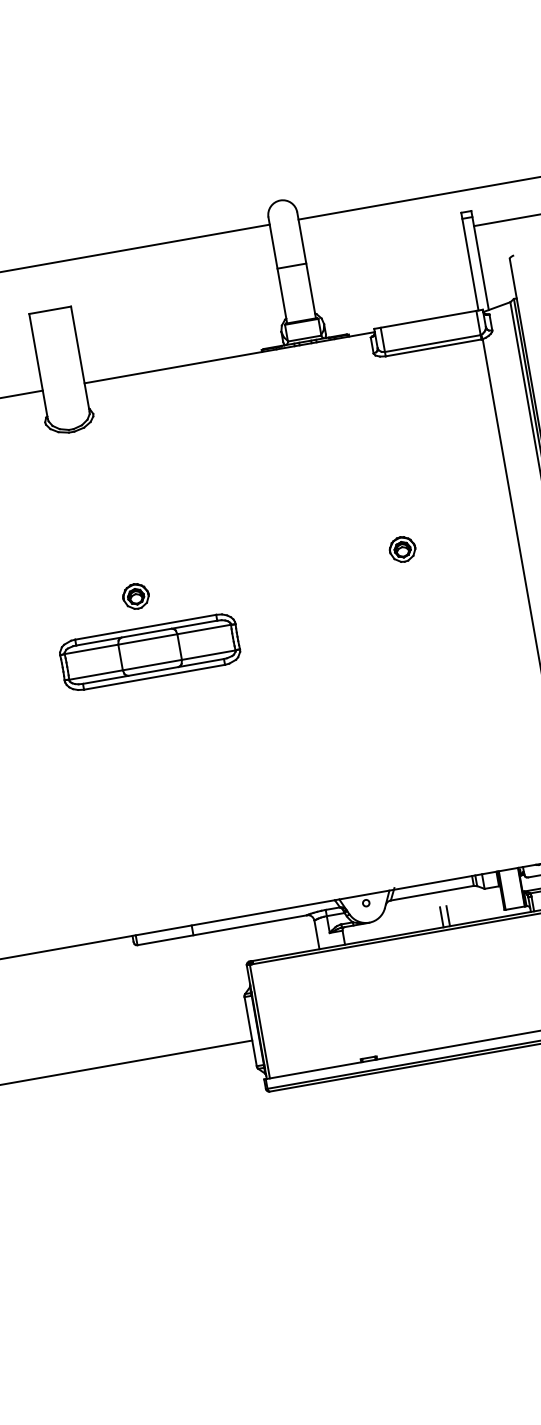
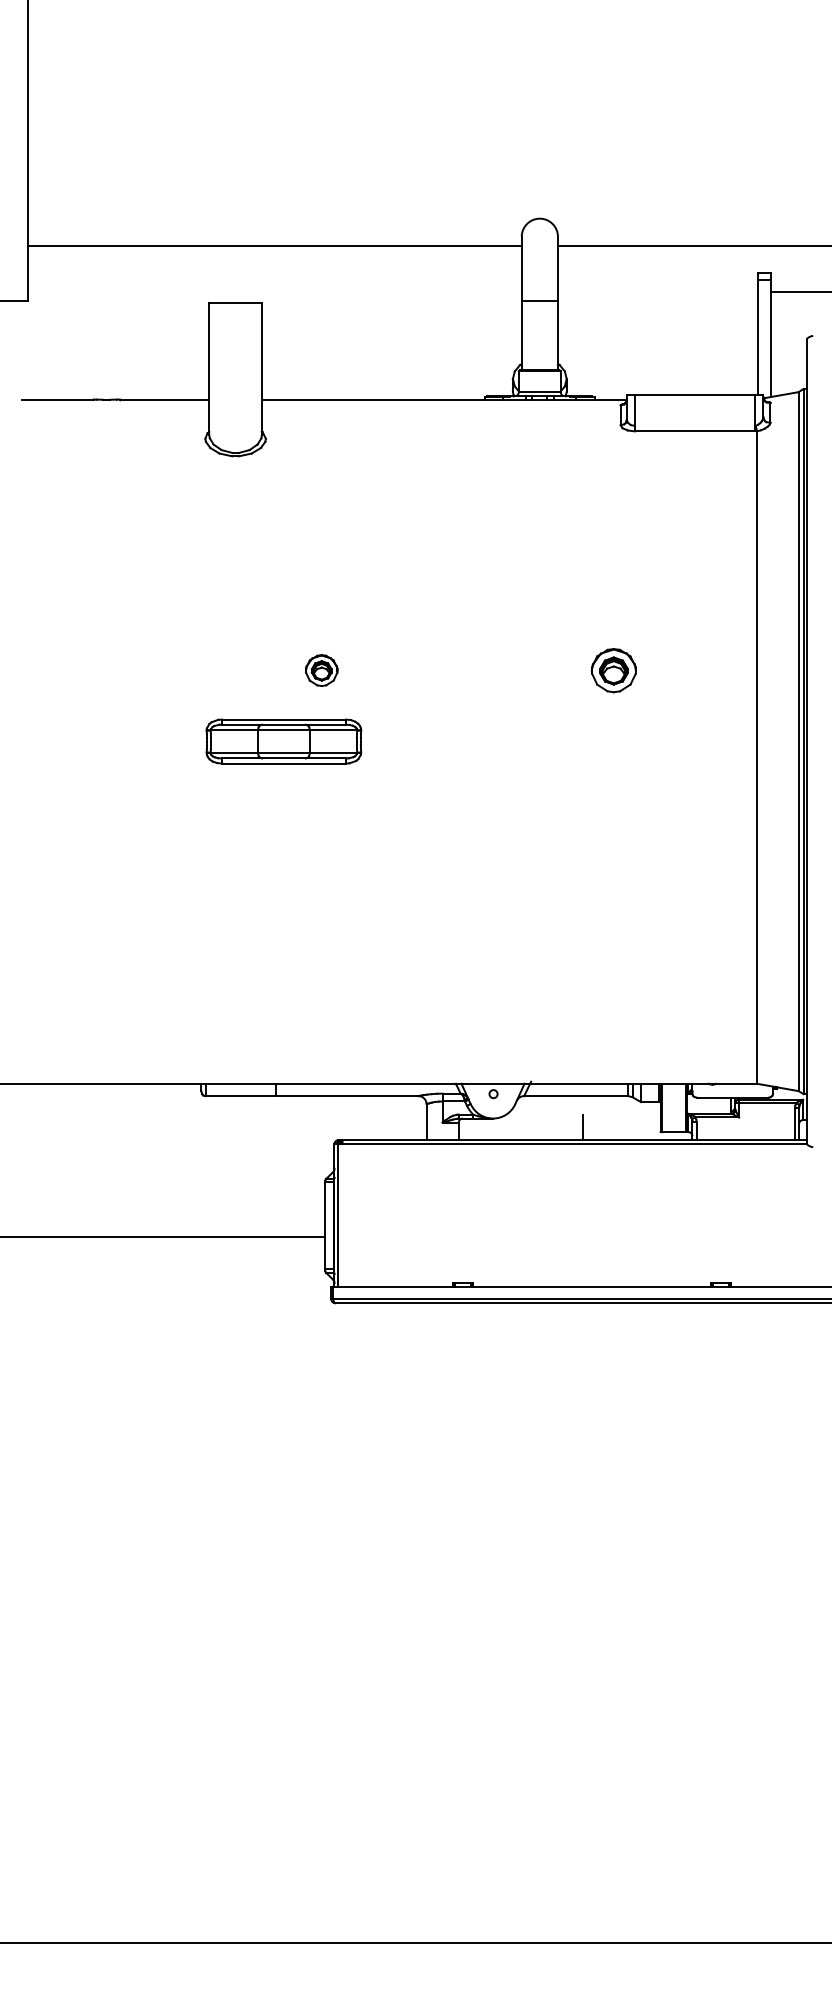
line: (432, 343) -> (694, 425), removed
part: (402, 549) -> (613, 670), size x1.4
part: (135, 596) -> (321, 670), moved
part: (149, 652) -> (283, 741), size x0.7
line: (448, 916) -> (590, 1127), removed

